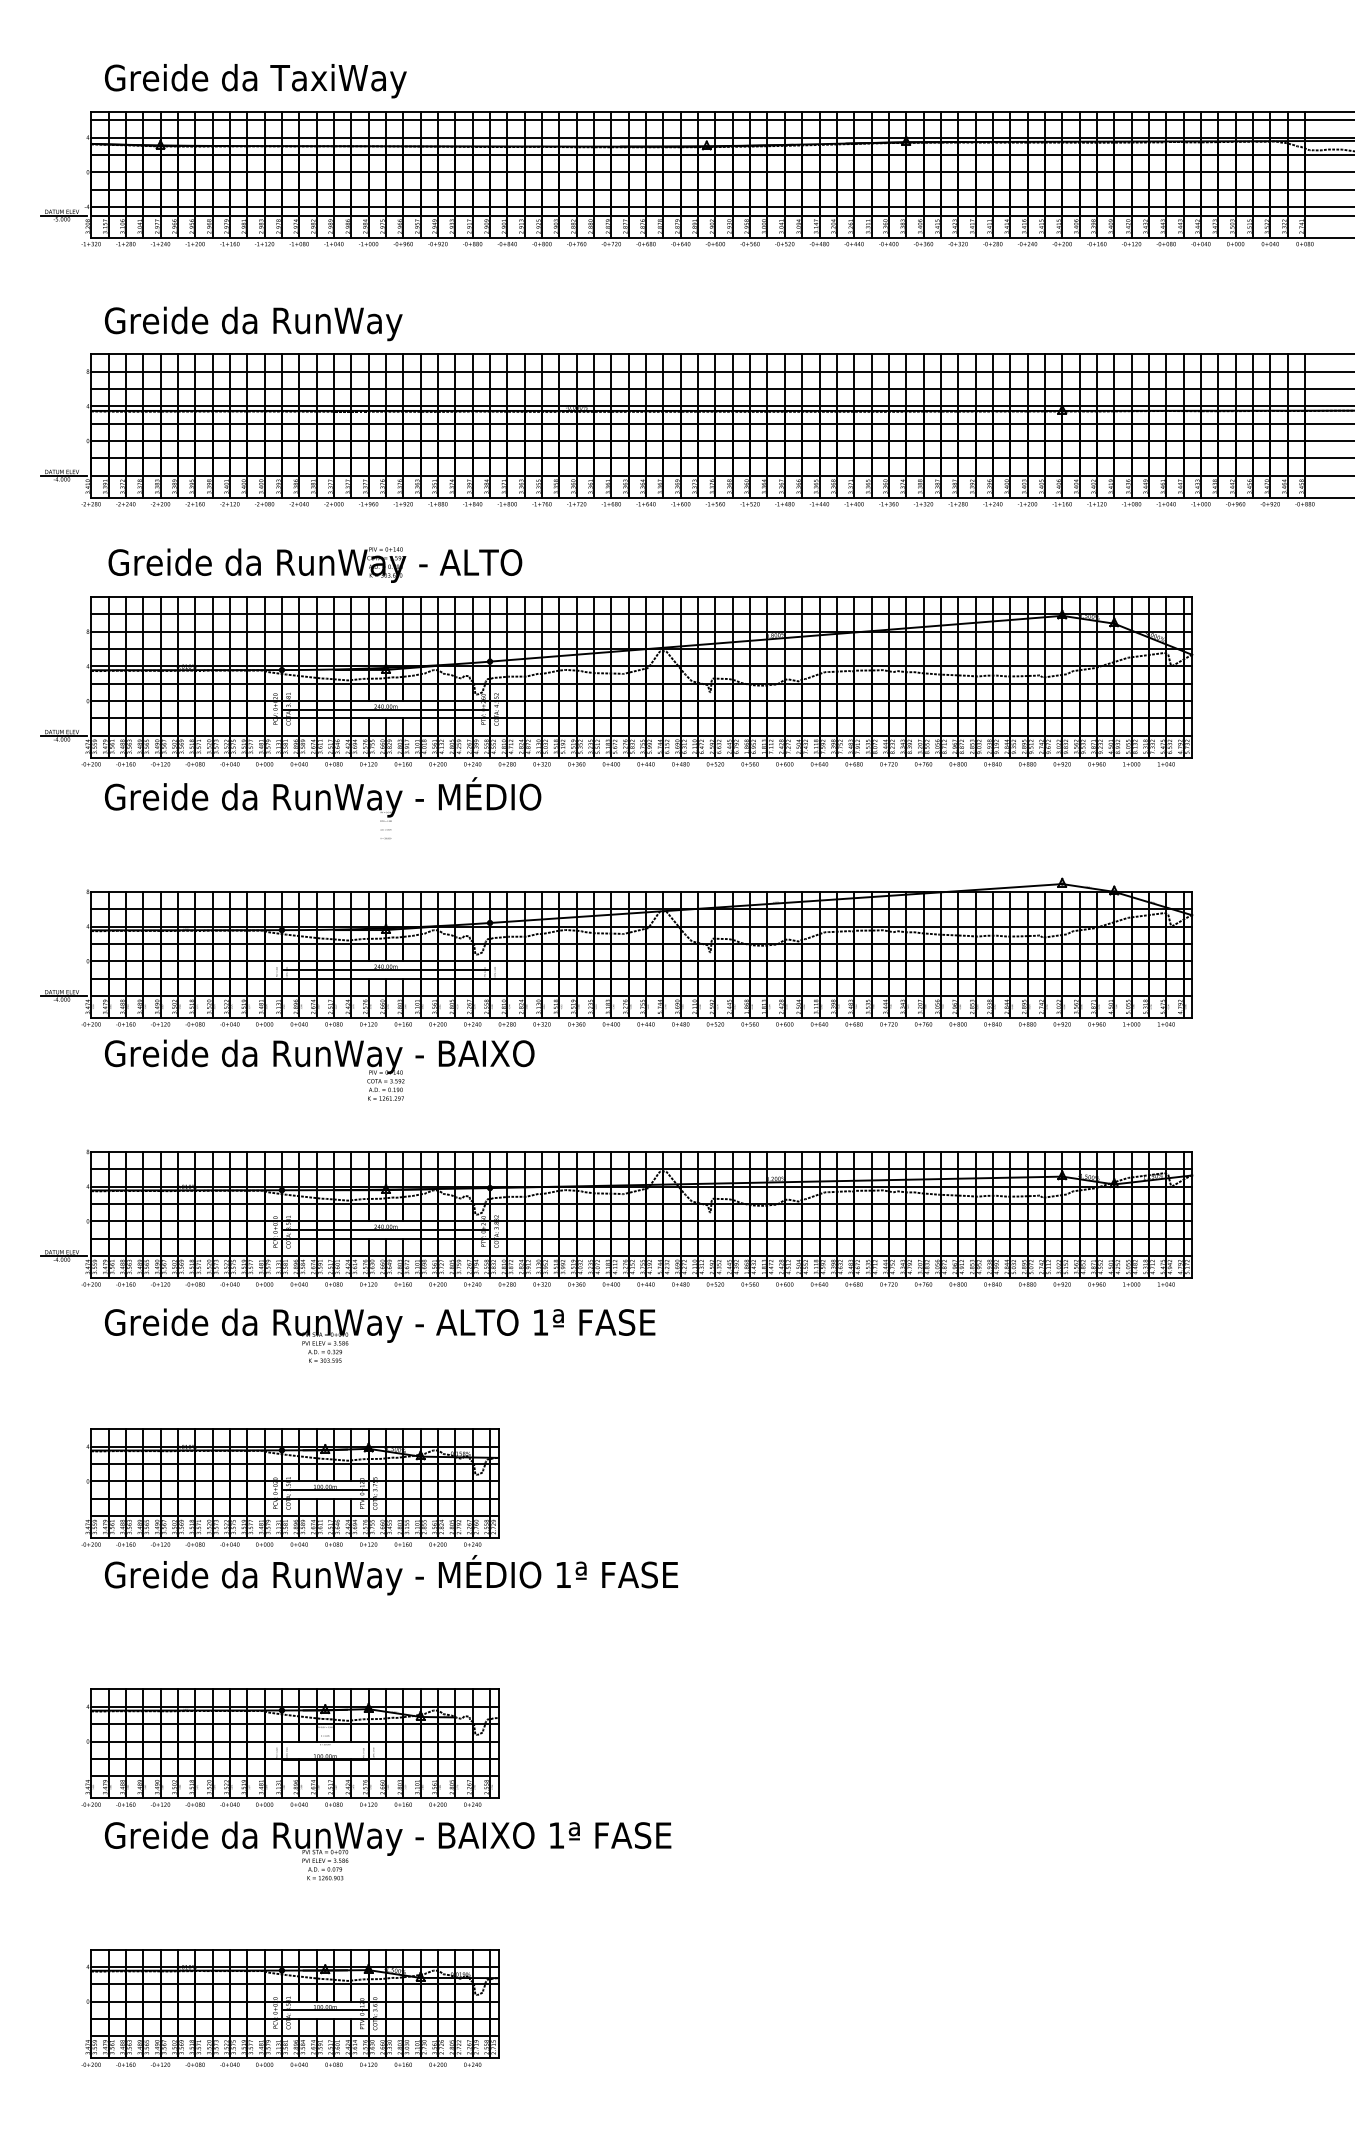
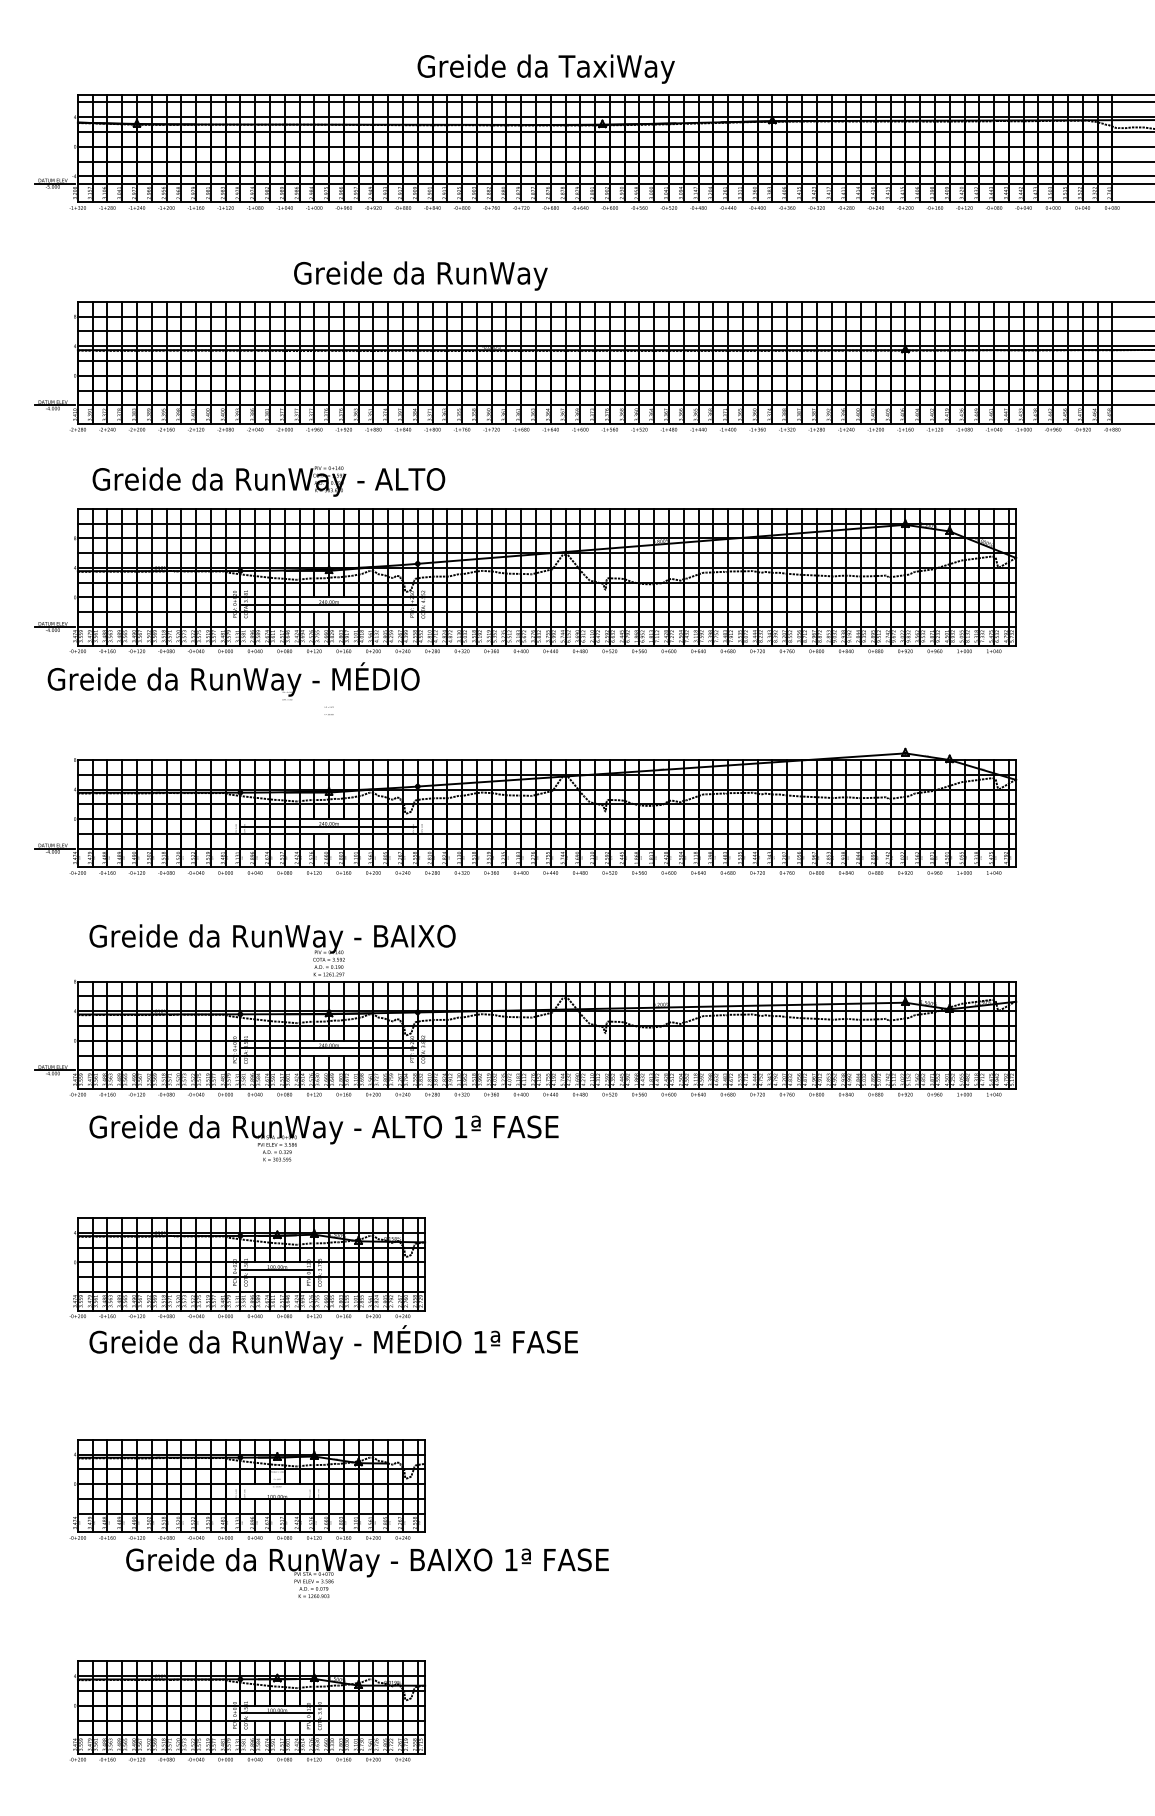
text: (255, 81) -> (545, 69), moved
text: (253, 323) -> (420, 275), moved
text: (322, 799) -> (233, 681), moved
text: (319, 1069) -> (272, 949), moved
text: (387, 1850) -> (367, 1572), moved

